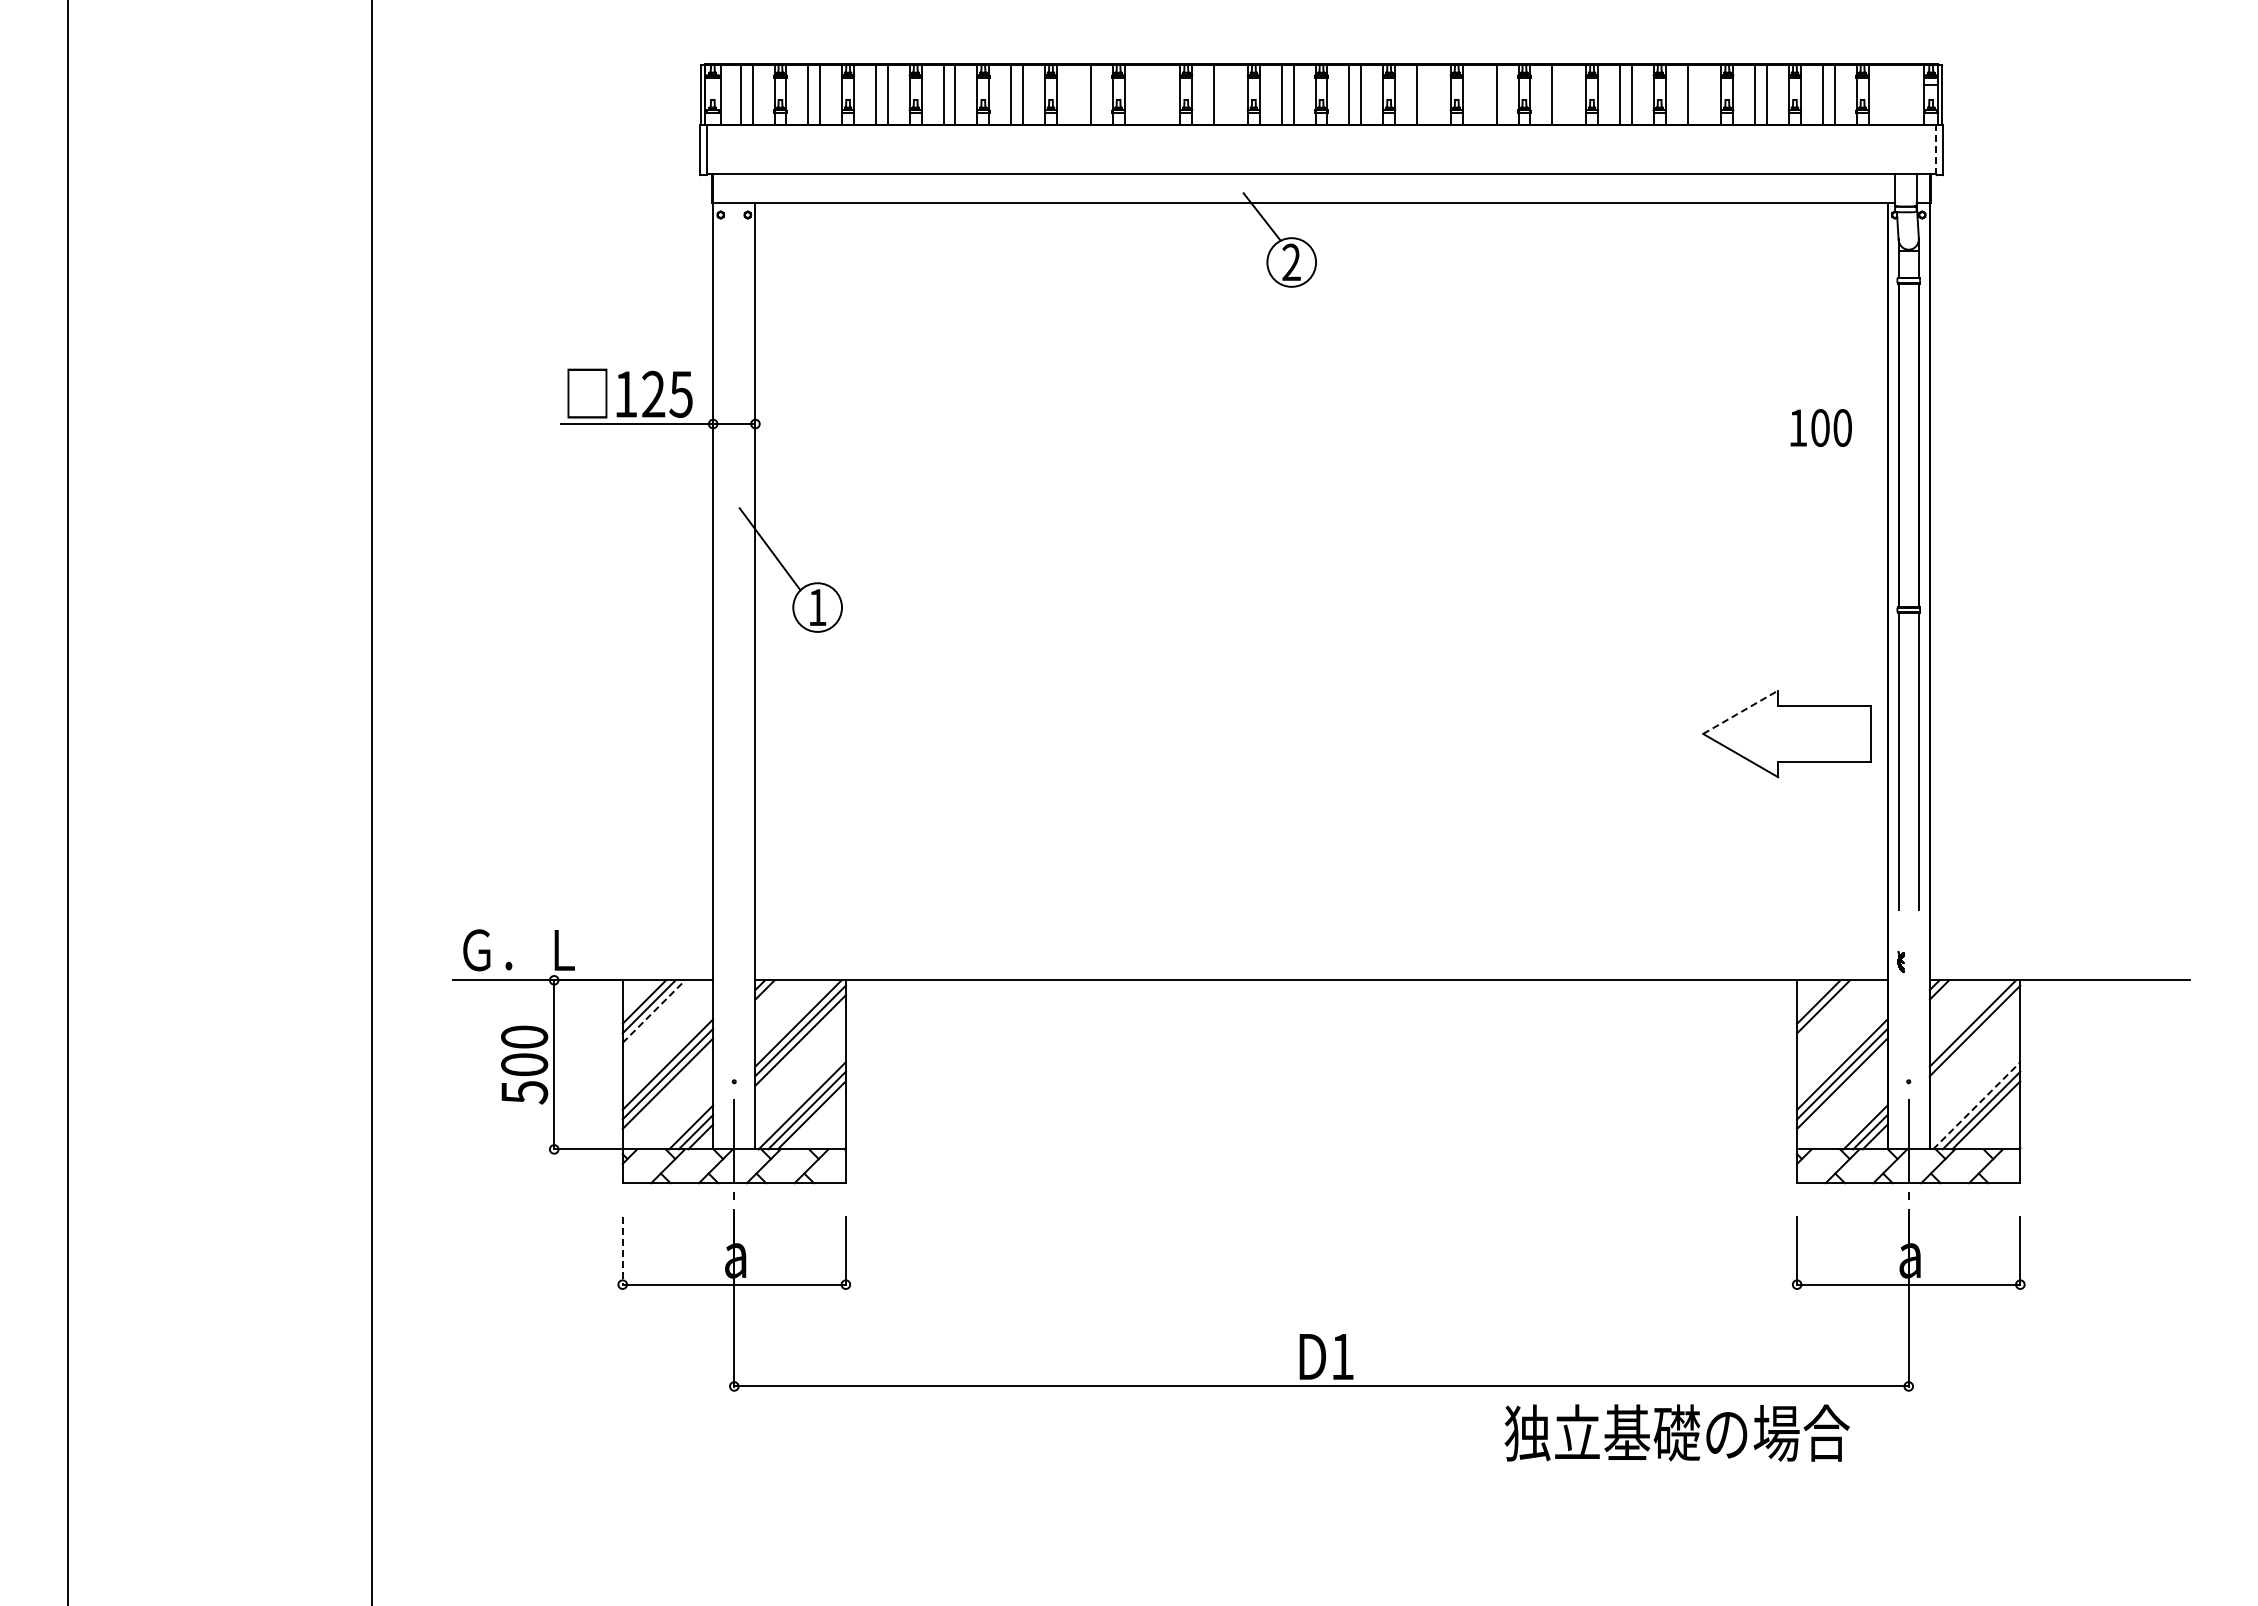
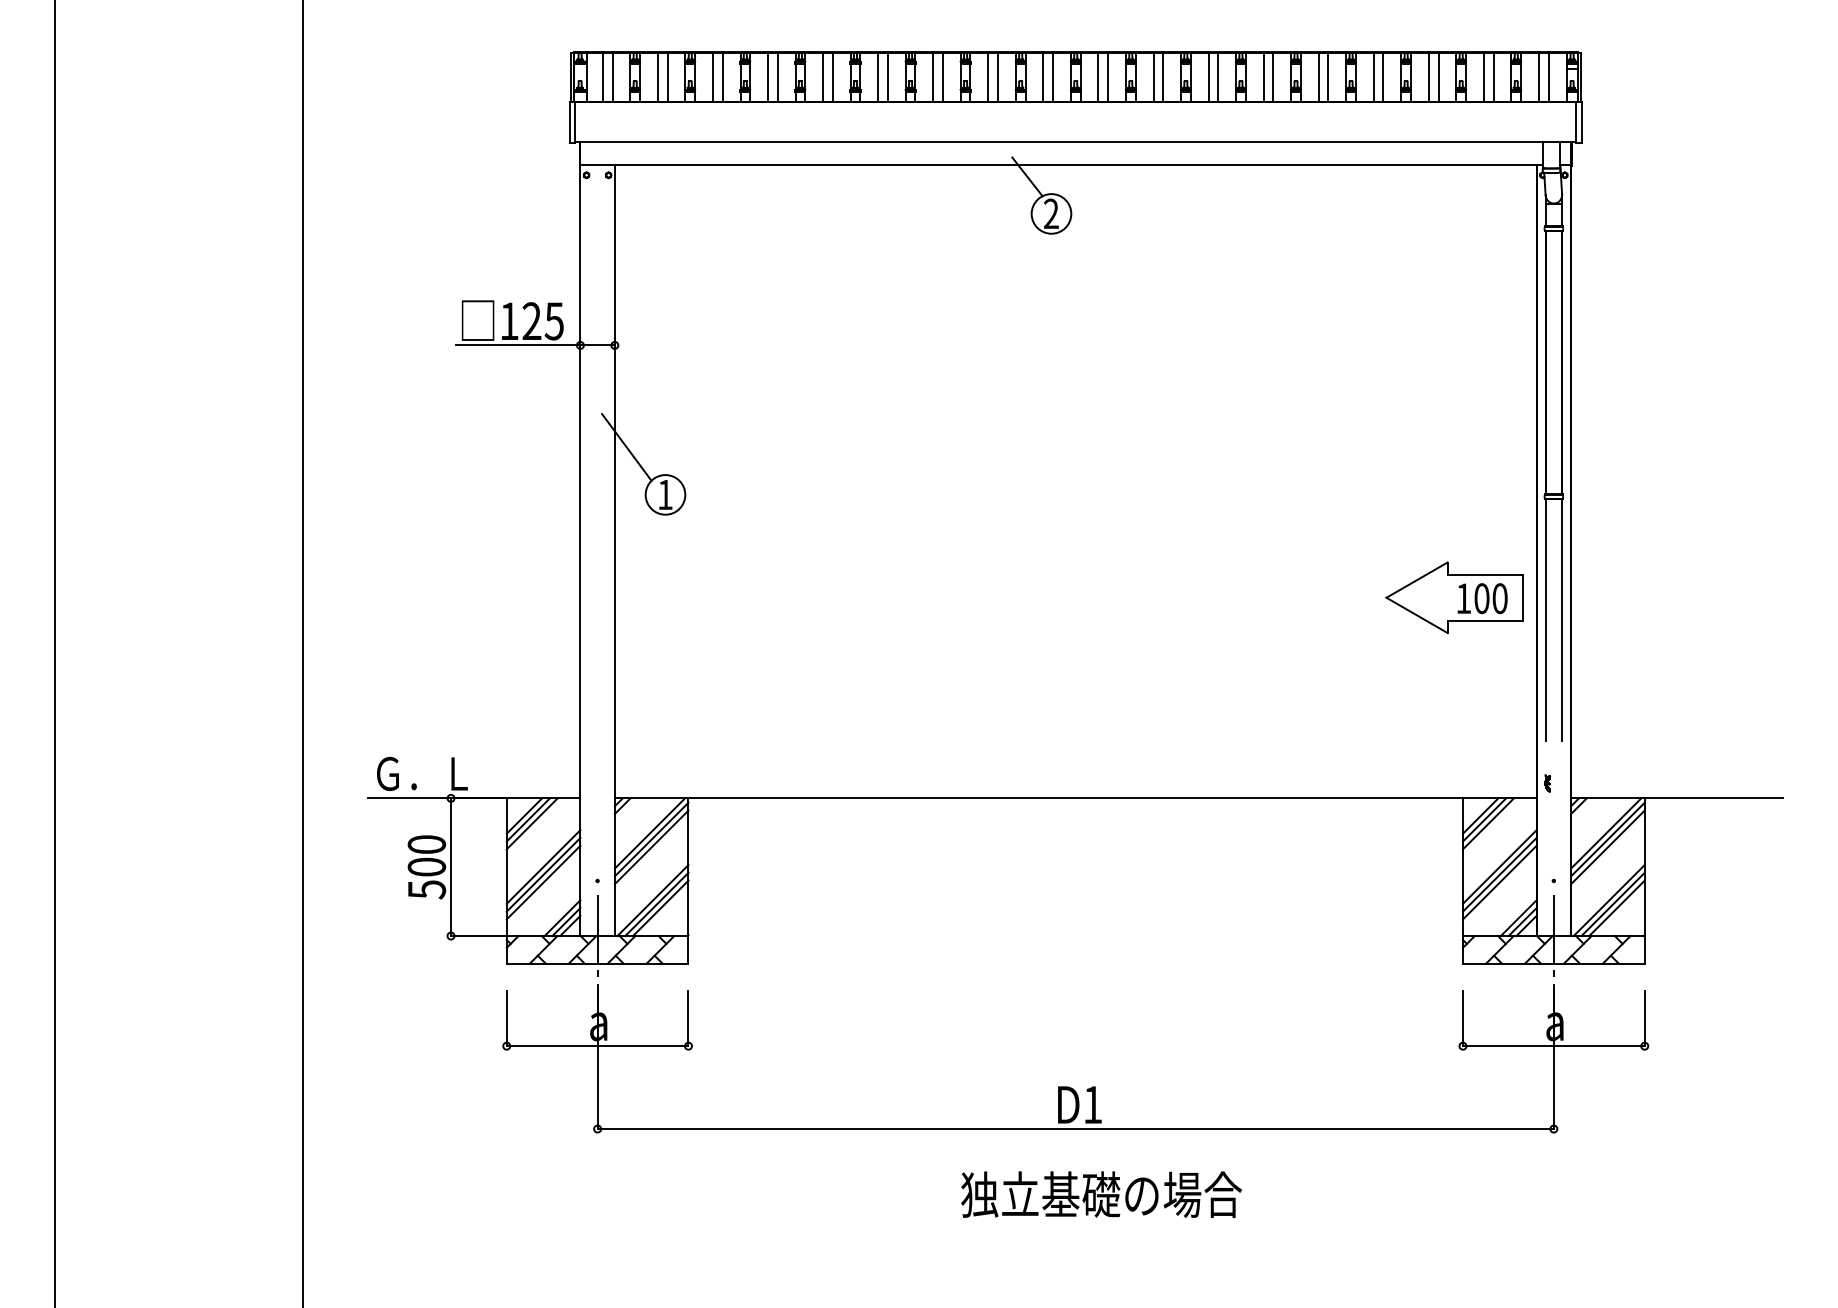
line: (1078, 94) -> (877, 77), added
line: (1146, 94) -> (933, 77), added
line: (1158, 94) -> (943, 77), added
line: (1225, 94) -> (997, 77), added
line: (1428, 94) -> (1162, 77), added
line: (1484, 94) -> (1208, 77), added
line: (1564, 94) -> (1273, 77), added
line: (1699, 94) -> (1383, 77), added
line: (1890, 94) -> (1539, 77), added
line: (1902, 94) -> (1548, 77), added
line: (1936, 149) -> (1576, 121), dashed -> solid
text: (1820, 427) -> (1482, 598), moved
line: (1741, 712) -> (1417, 580), dashed -> solid
line: (654, 1011) -> (532, 823), dashed -> solid
line: (1828, 1011) -> (1488, 823), added
line: (1974, 1040) -> (1607, 847), added
line: (1976, 1105) -> (1609, 900), dashed -> solid
line: (622, 1251) -> (506, 1019), dashed -> solid
text: (1676, 1432) -> (1100, 1194), moved

